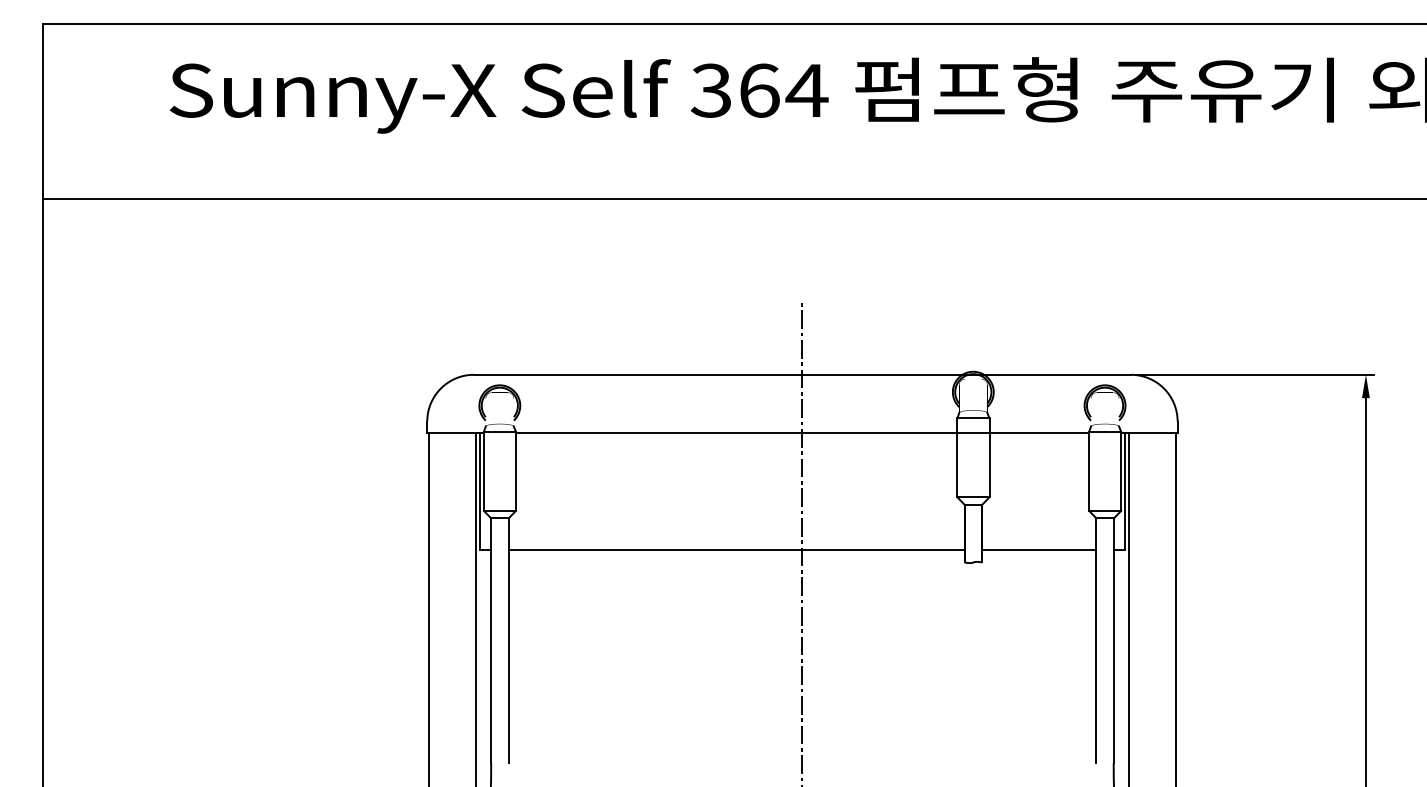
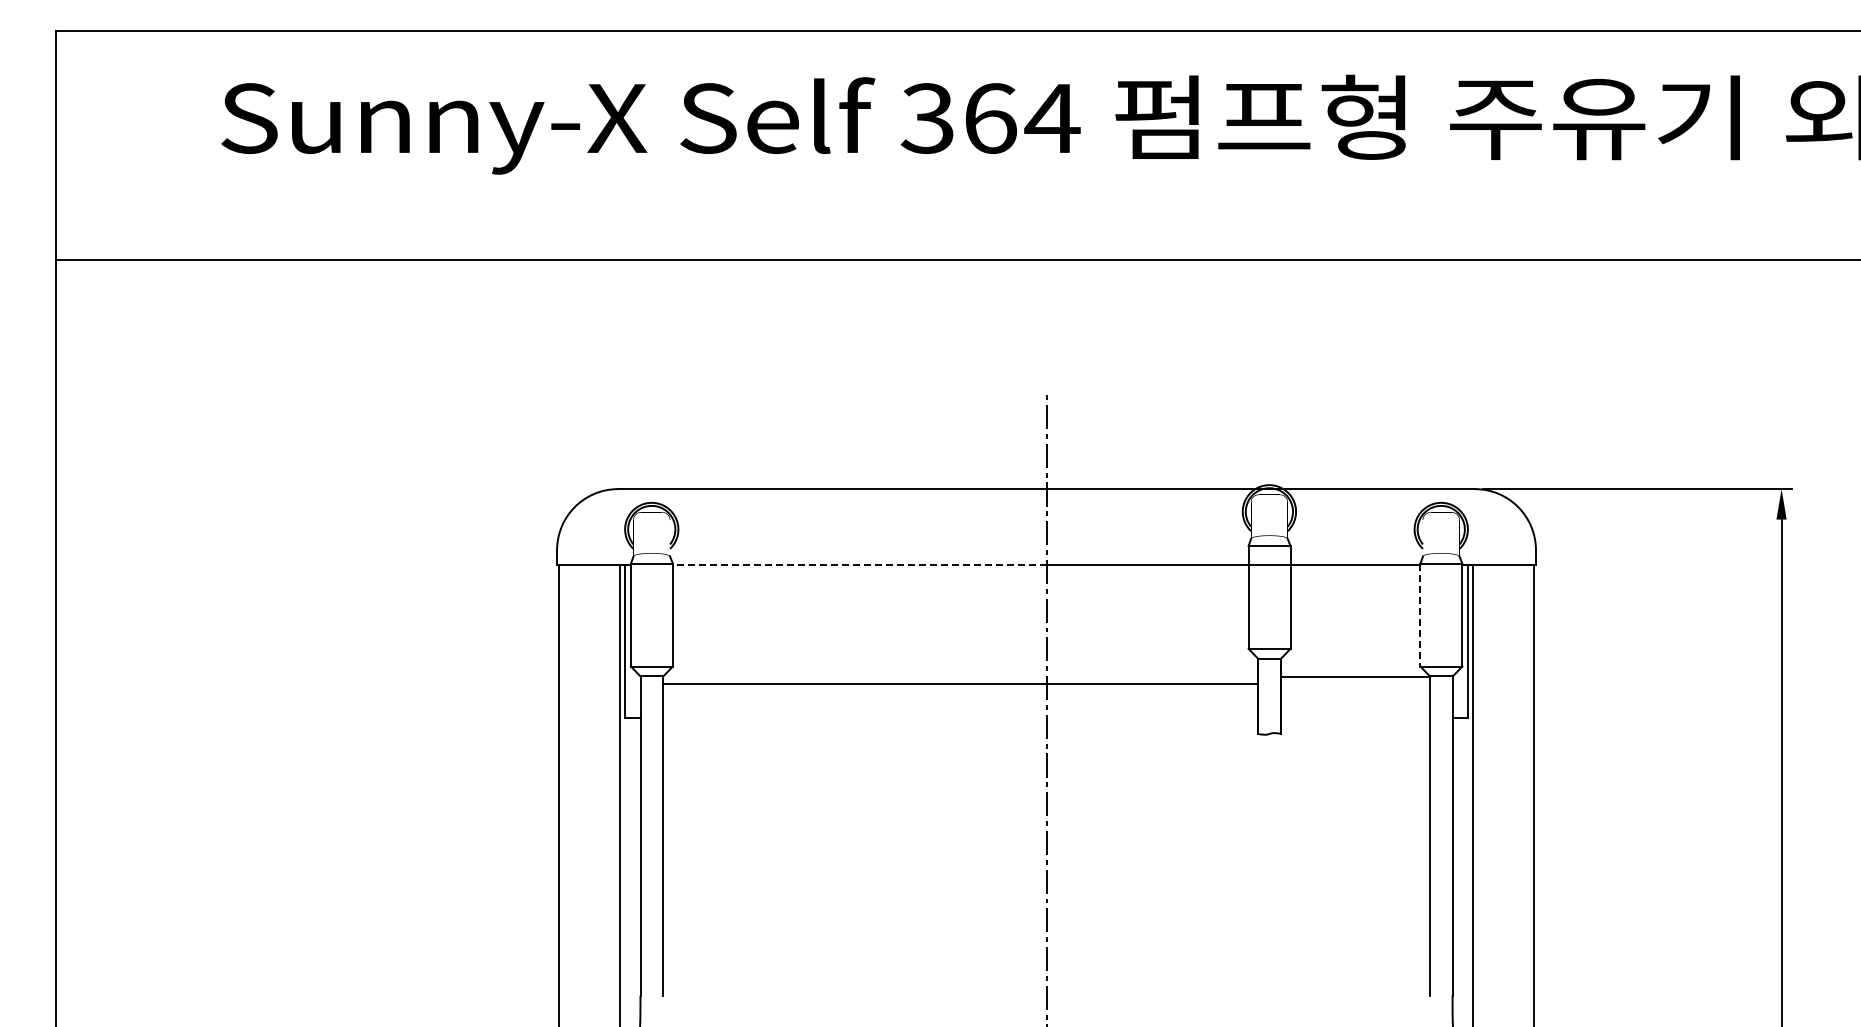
line: (659, 432) -> (859, 564), solid -> dashed
line: (1089, 471) -> (1420, 615), solid -> dashed
line: (736, 549) -> (960, 683), moved
line: (1039, 549) -> (1355, 676), moved

